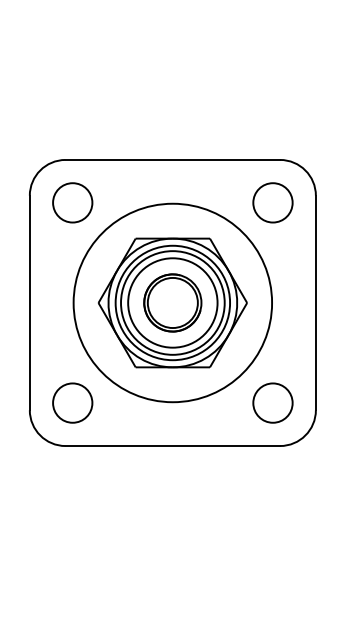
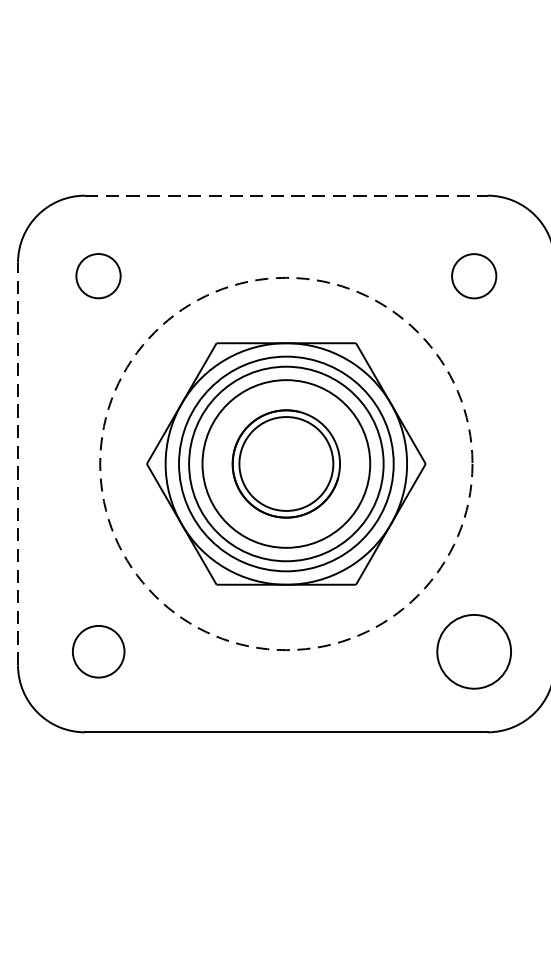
line: (173, 159) -> (287, 194), solid -> dashed
circle: (72, 202) -> (98, 275), size x0.6
circle: (272, 202) -> (473, 275), size x0.6
line: (29, 302) -> (17, 463), solid -> dashed
circle: (172, 302) -> (285, 463), solid -> dashed
circle: (72, 402) -> (98, 650), size x0.7

